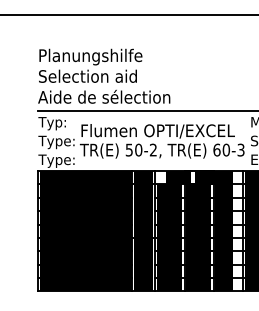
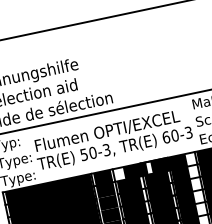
text: (153, 150) -> (106, 150), 50-2, -> 50-3,

